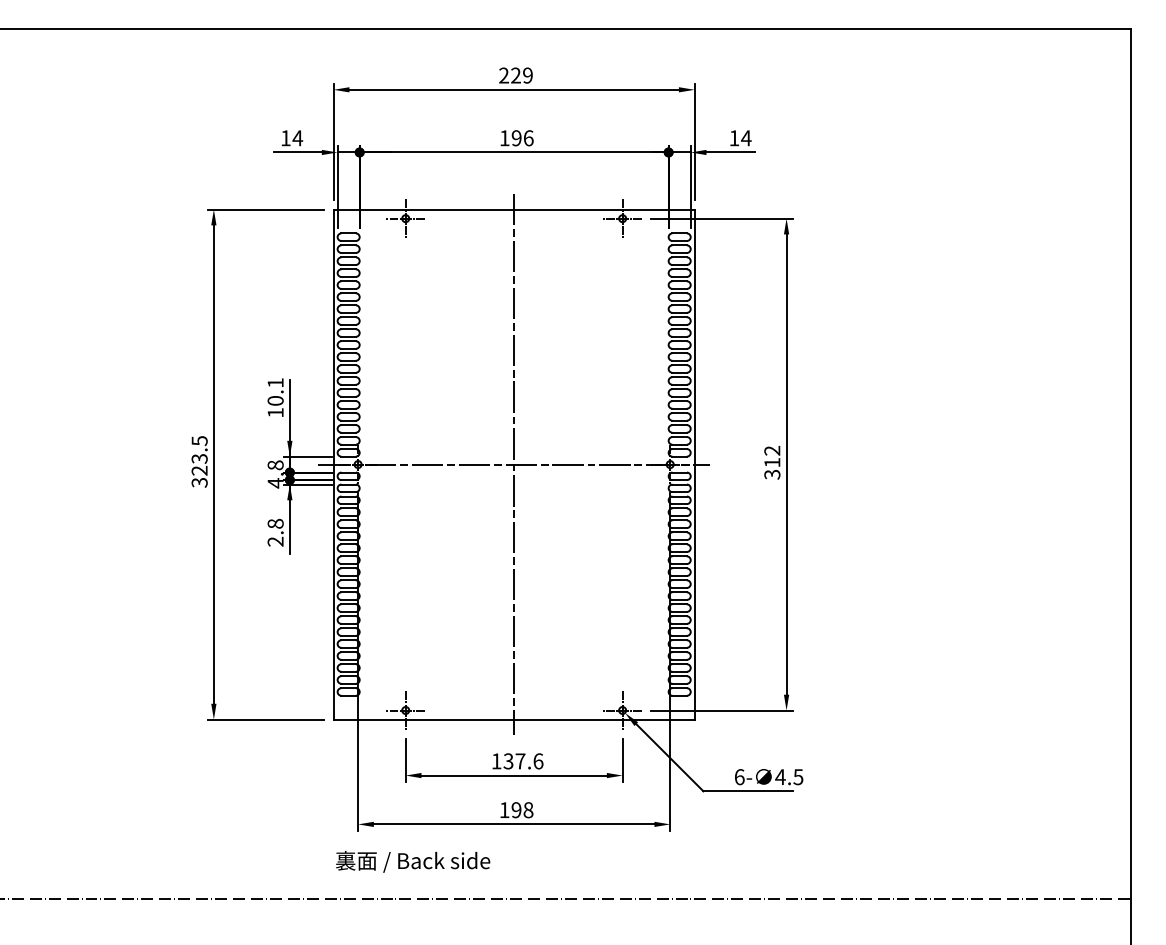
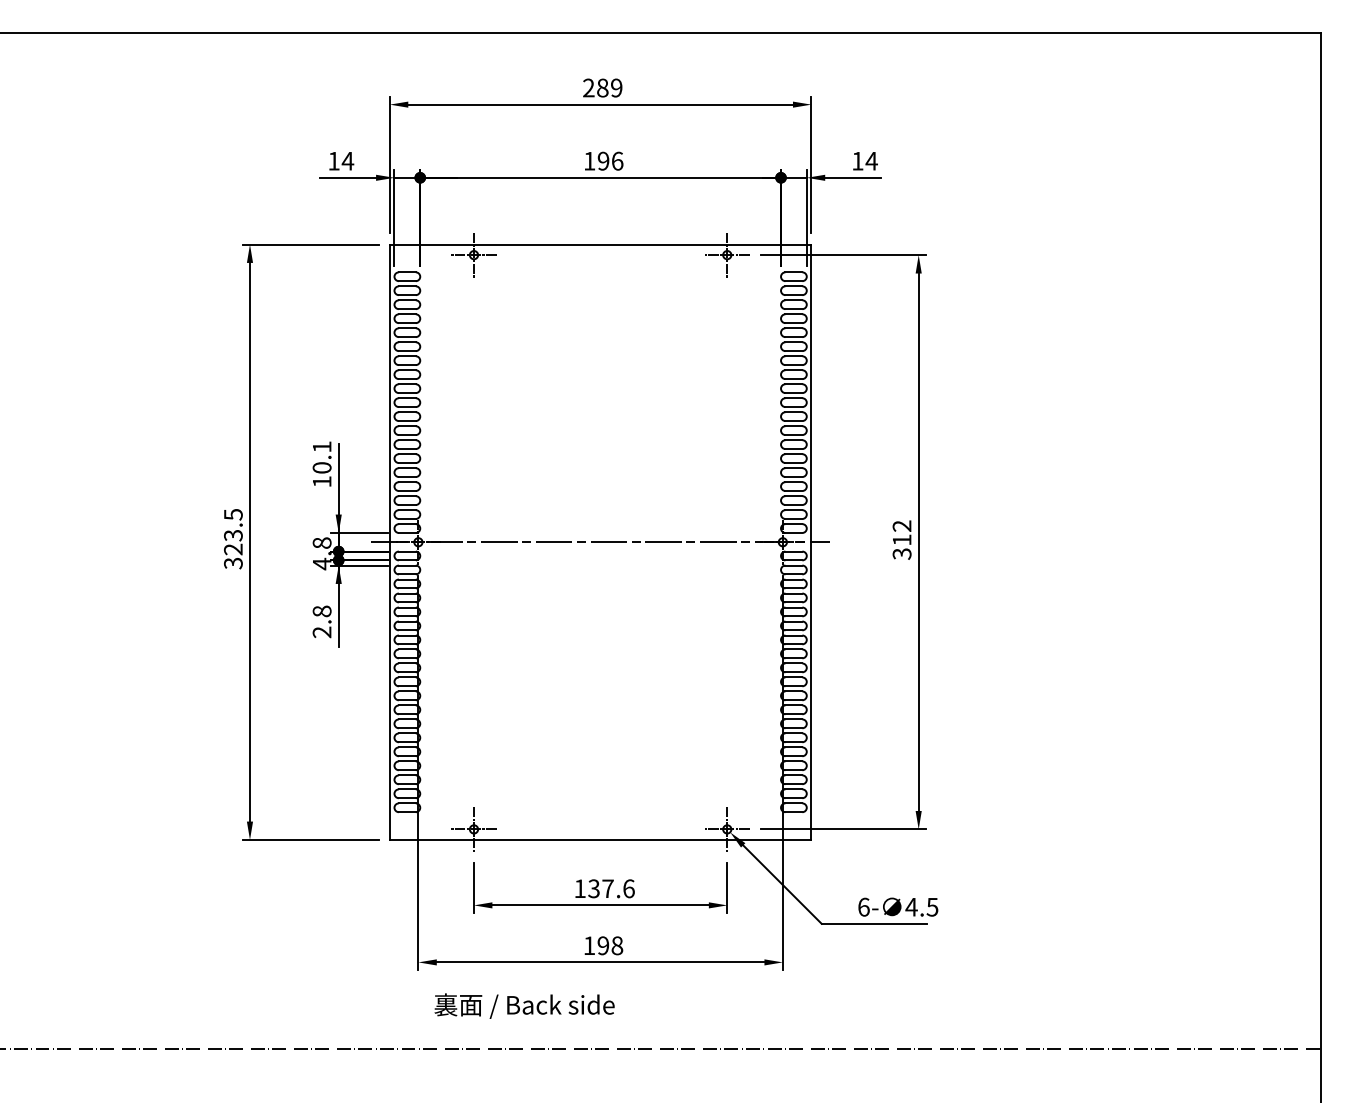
text: (515, 75) -> (602, 87), 229 -> 289
line: (514, 464) -> (600, 542), removed
text: (413, 861) -> (524, 1005), moved

